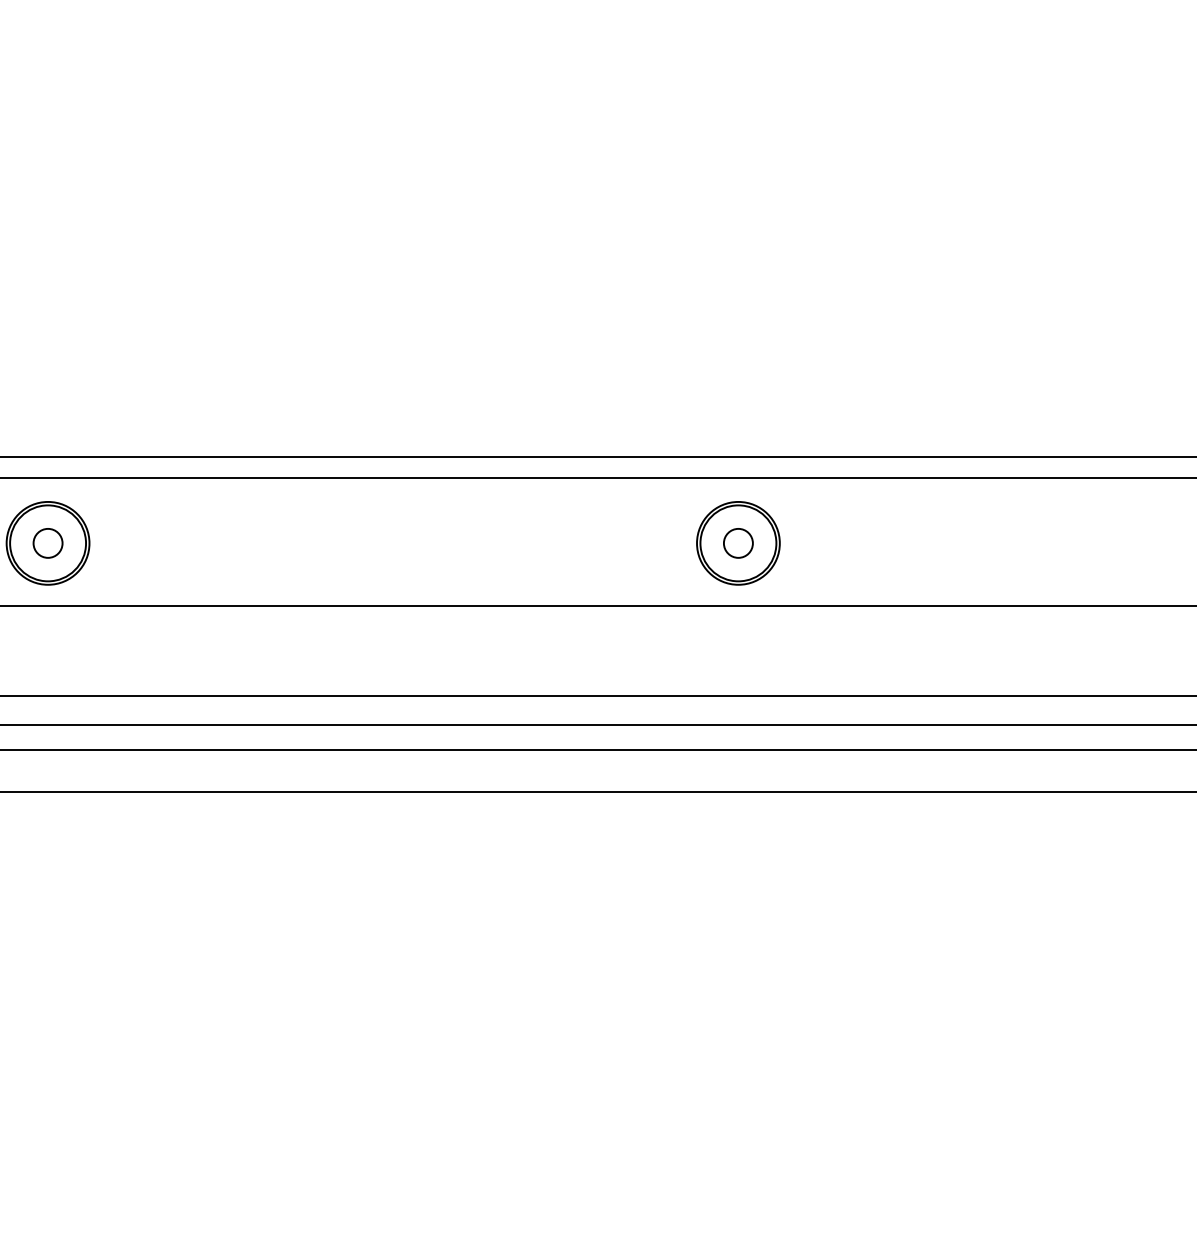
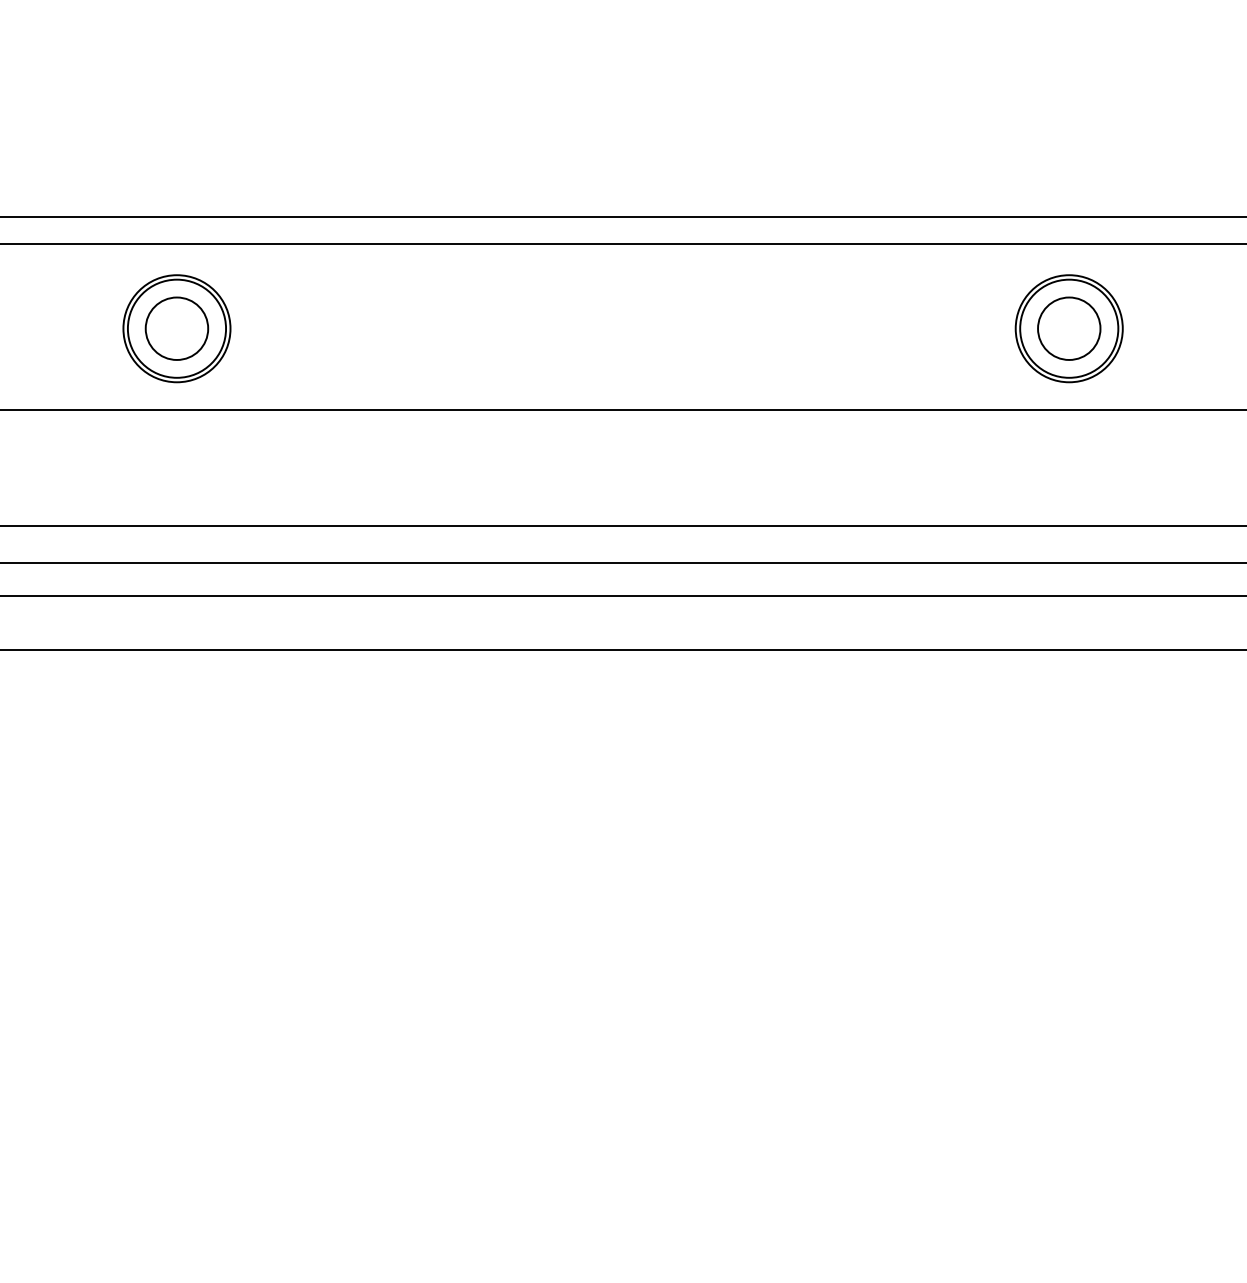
circle: (47, 543) -> (176, 328), size x1.67
circle: (738, 543) -> (1069, 328), size x1.67

